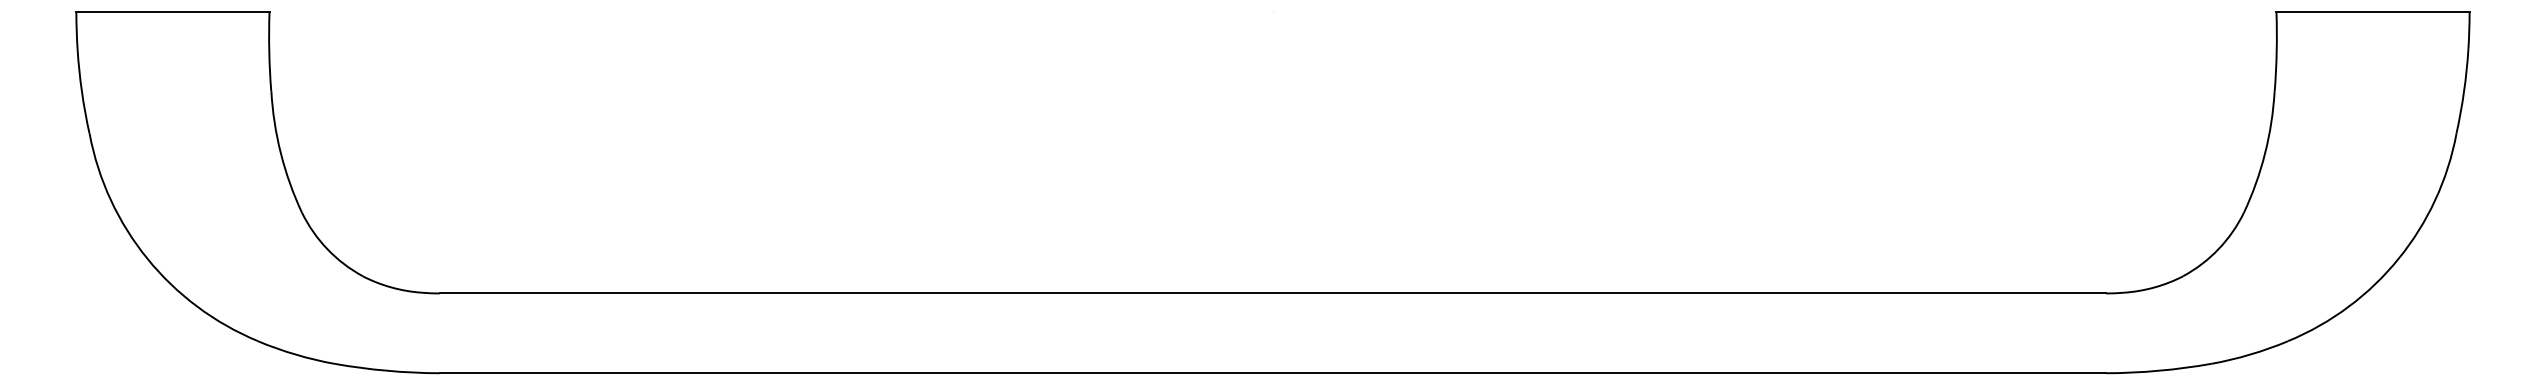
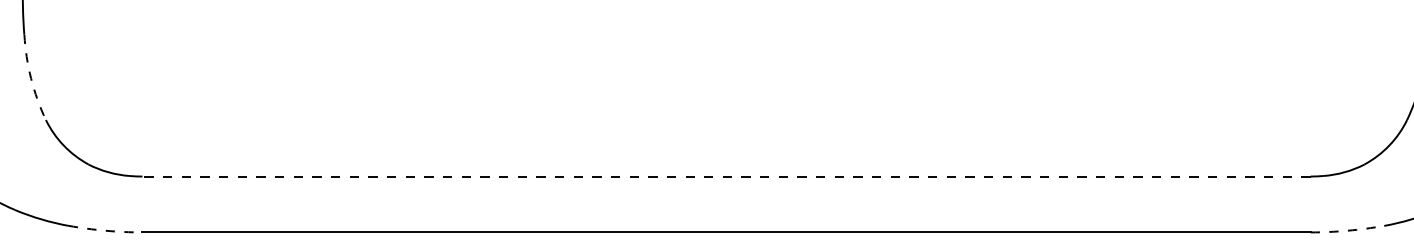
arc: (280, 153) -> (30, 78), solid -> dashed
line: (1272, 293) -> (726, 176), solid -> dashed
arc: (387, 370) -> (105, 230), solid -> dashed
arc: (2158, 370) -> (1347, 230), solid -> dashed

